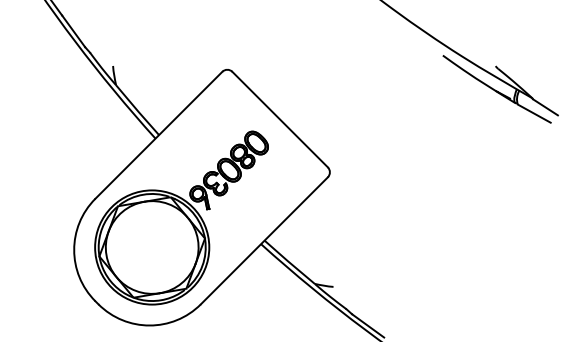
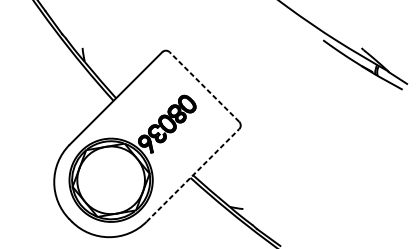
line: (279, 119) -> (203, 86), solid -> dashed
line: (264, 240) -> (193, 175), solid -> dashed

